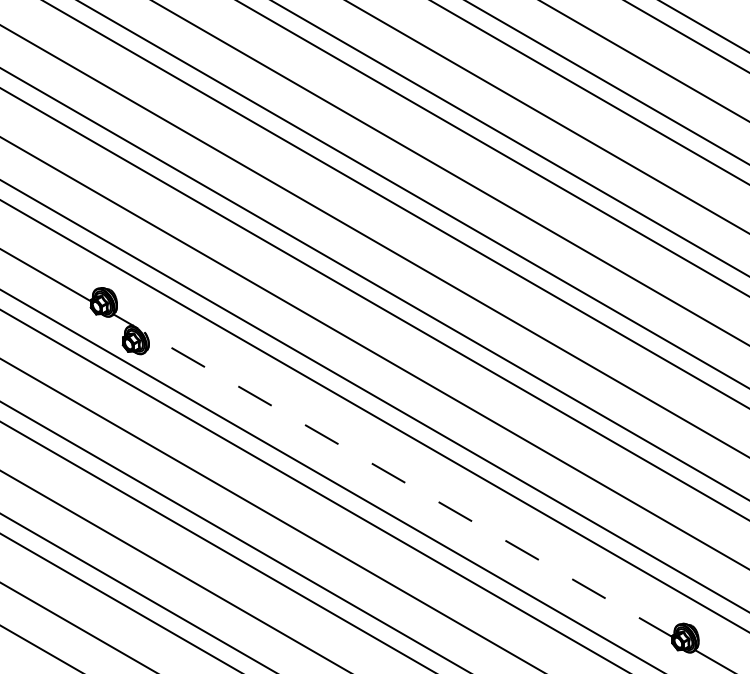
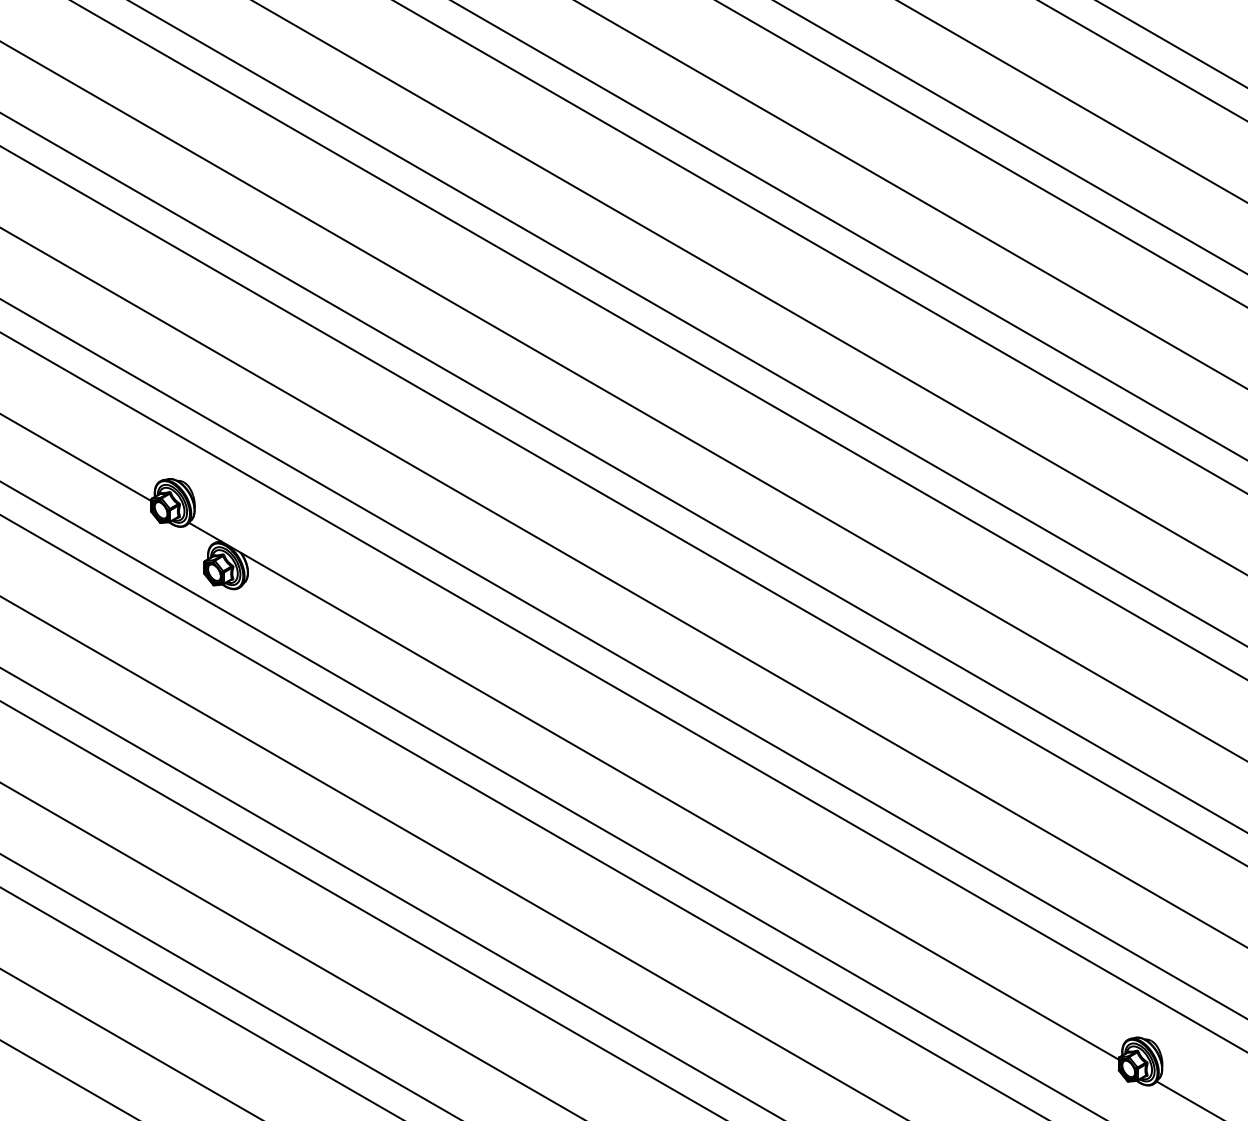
line: (392, 475) -> (653, 790), dashed -> solid

